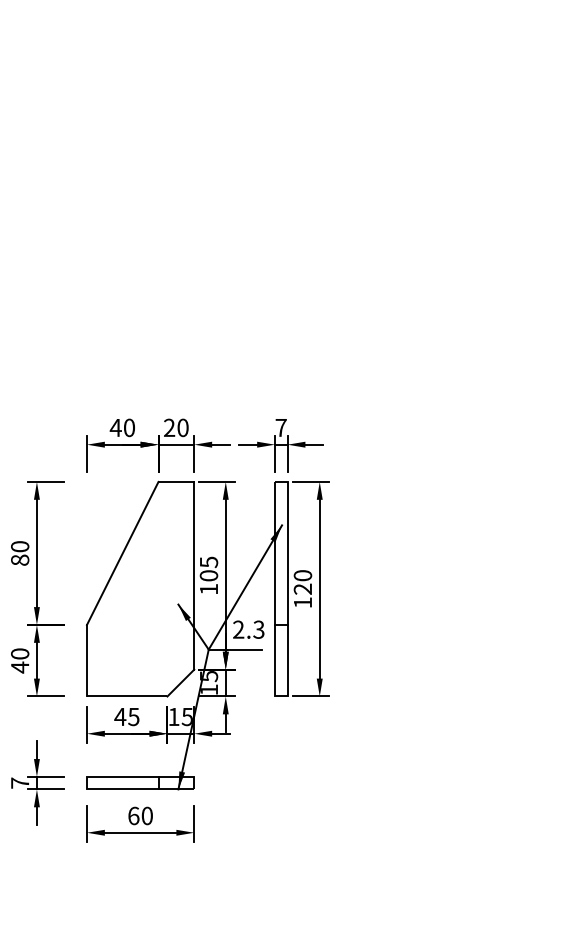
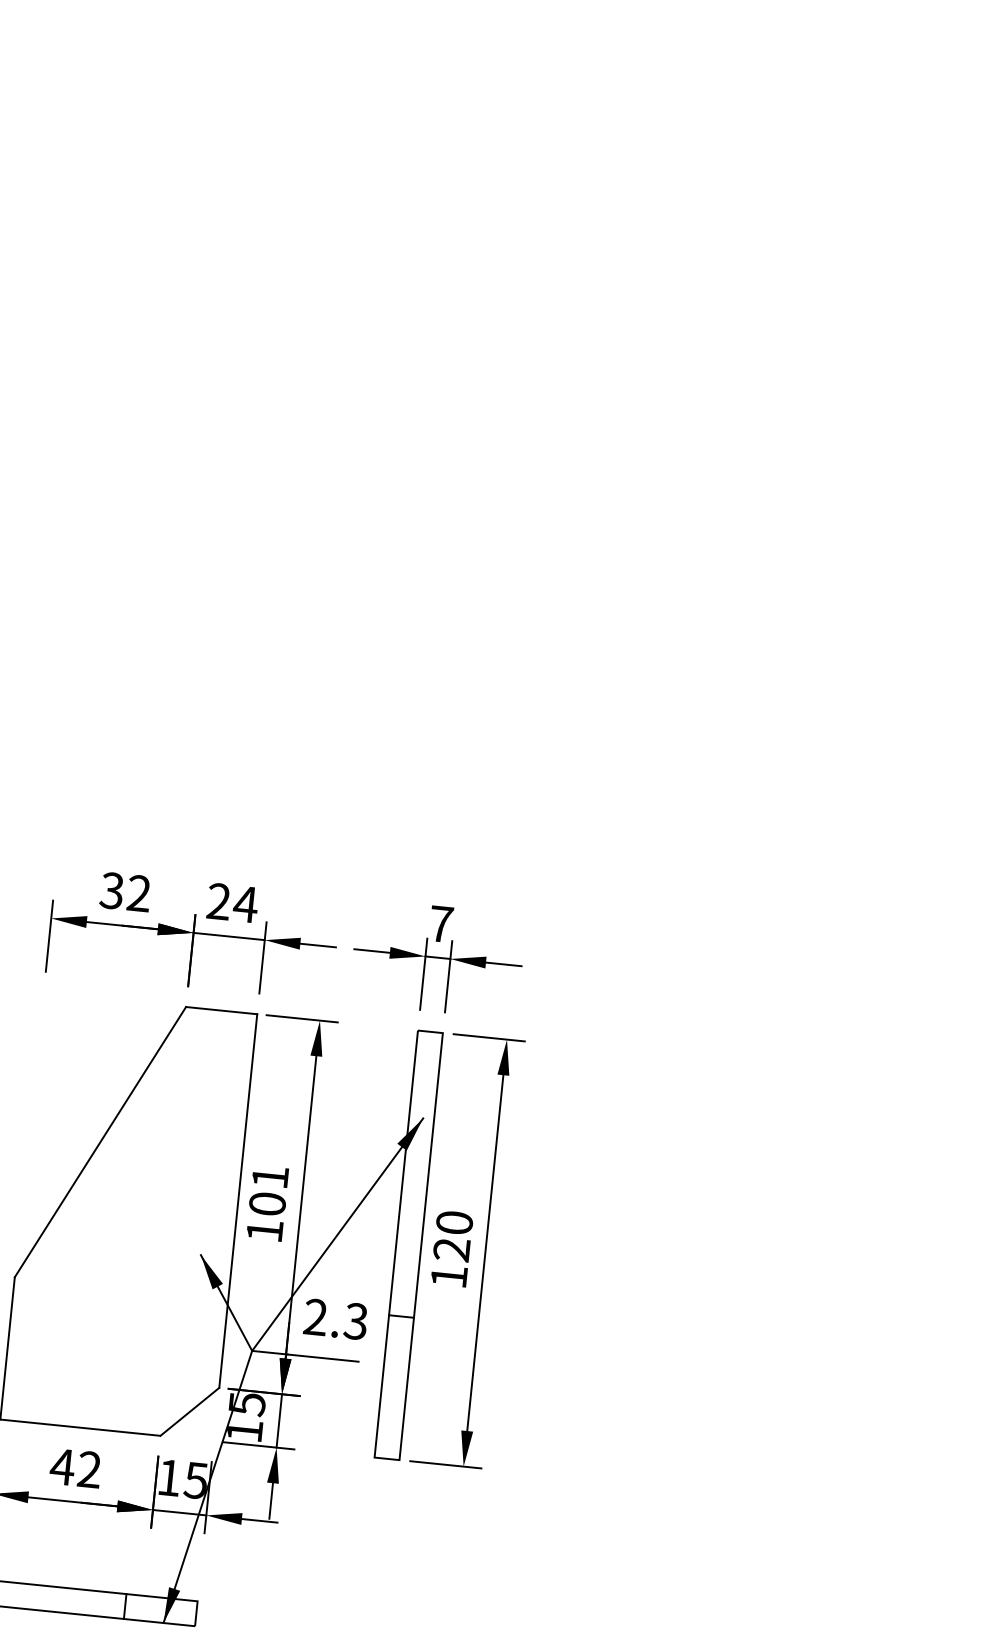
text: (121, 427) -> (123, 891), 40 -> 32
text: (182, 427) -> (244, 903), 20 -> 24
text: (209, 562) -> (271, 1177), 105 -> 101
text: (133, 716) -> (88, 1468), 45 -> 42

